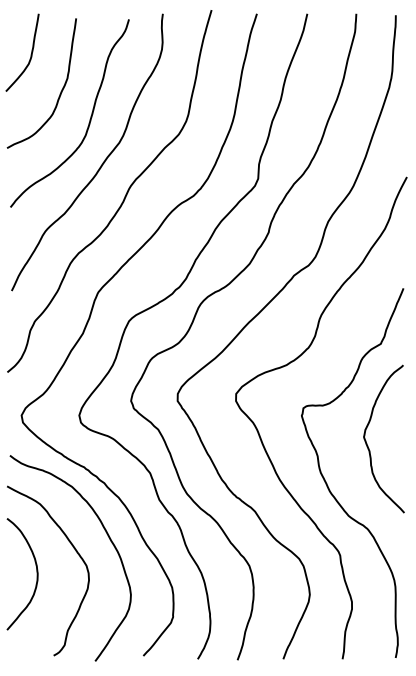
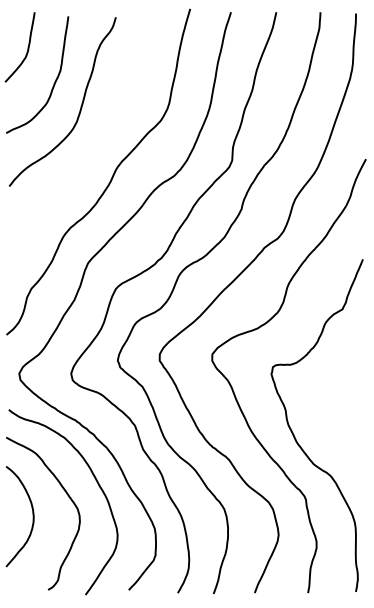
curve: (102, 162) -> (92, 146), removed
curve: (368, 445) -> (331, 400), removed

